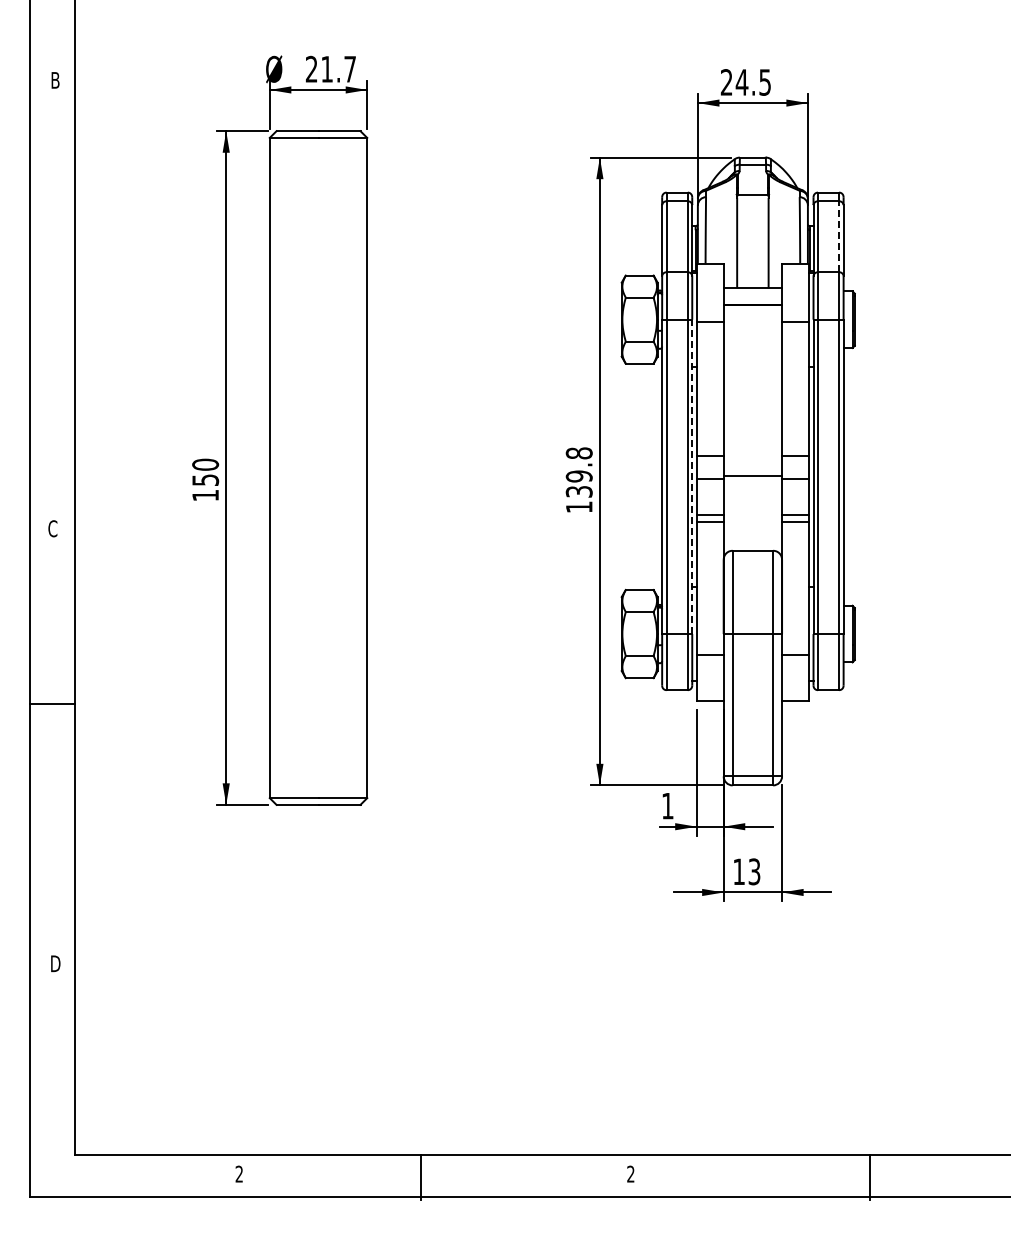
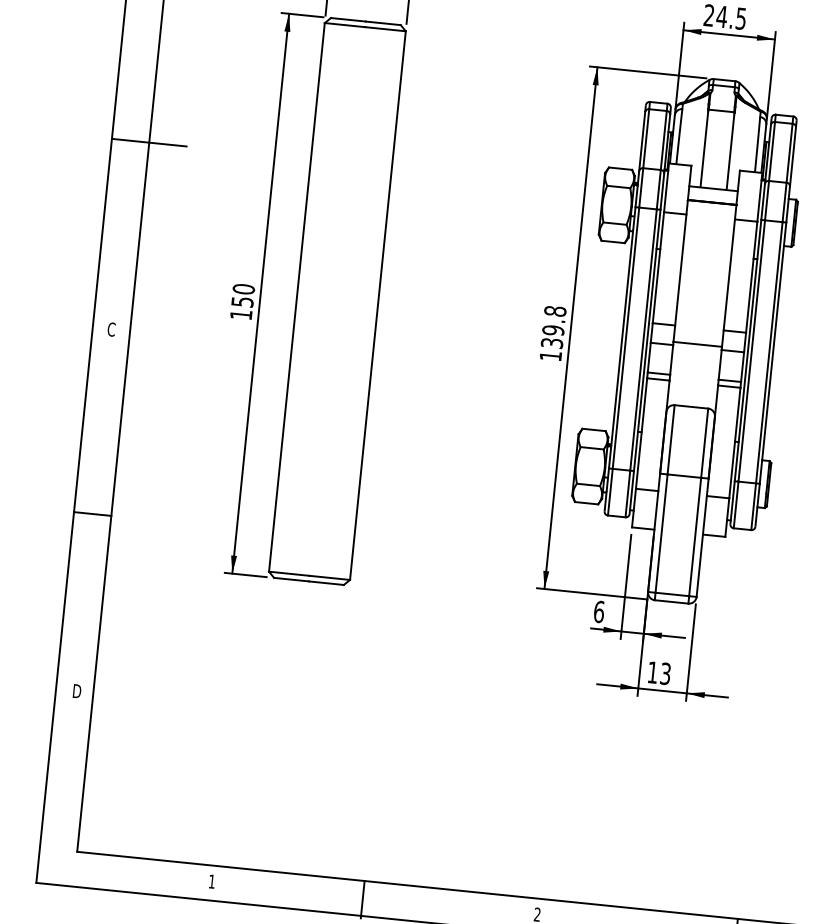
line: (839, 236) -> (789, 153), dashed -> solid
line: (75, 301) -> (149, 142), added
line: (692, 476) -> (647, 340), dashed -> solid
line: (52, 703) -> (92, 513), moved
text: (667, 805) -> (598, 611), 1 -> 6
text: (238, 1173) -> (211, 881), 2 -> 1

